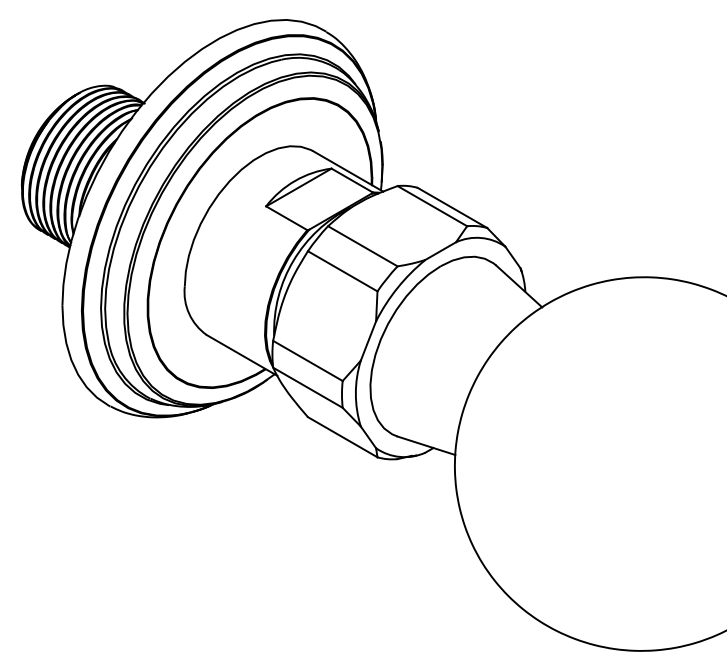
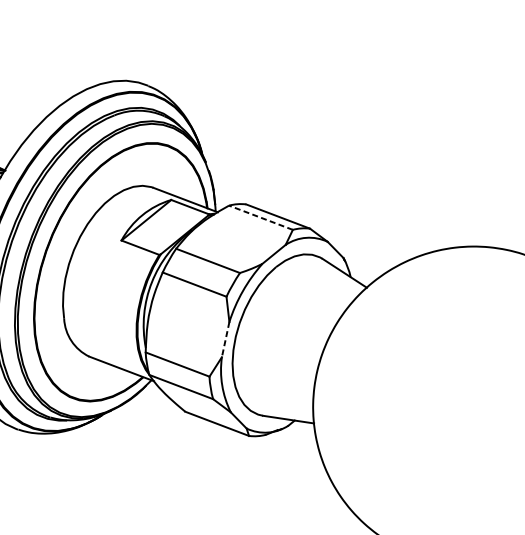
line: (431, 205) -> (260, 217), solid -> dashed
line: (368, 341) -> (225, 340), solid -> dashed

